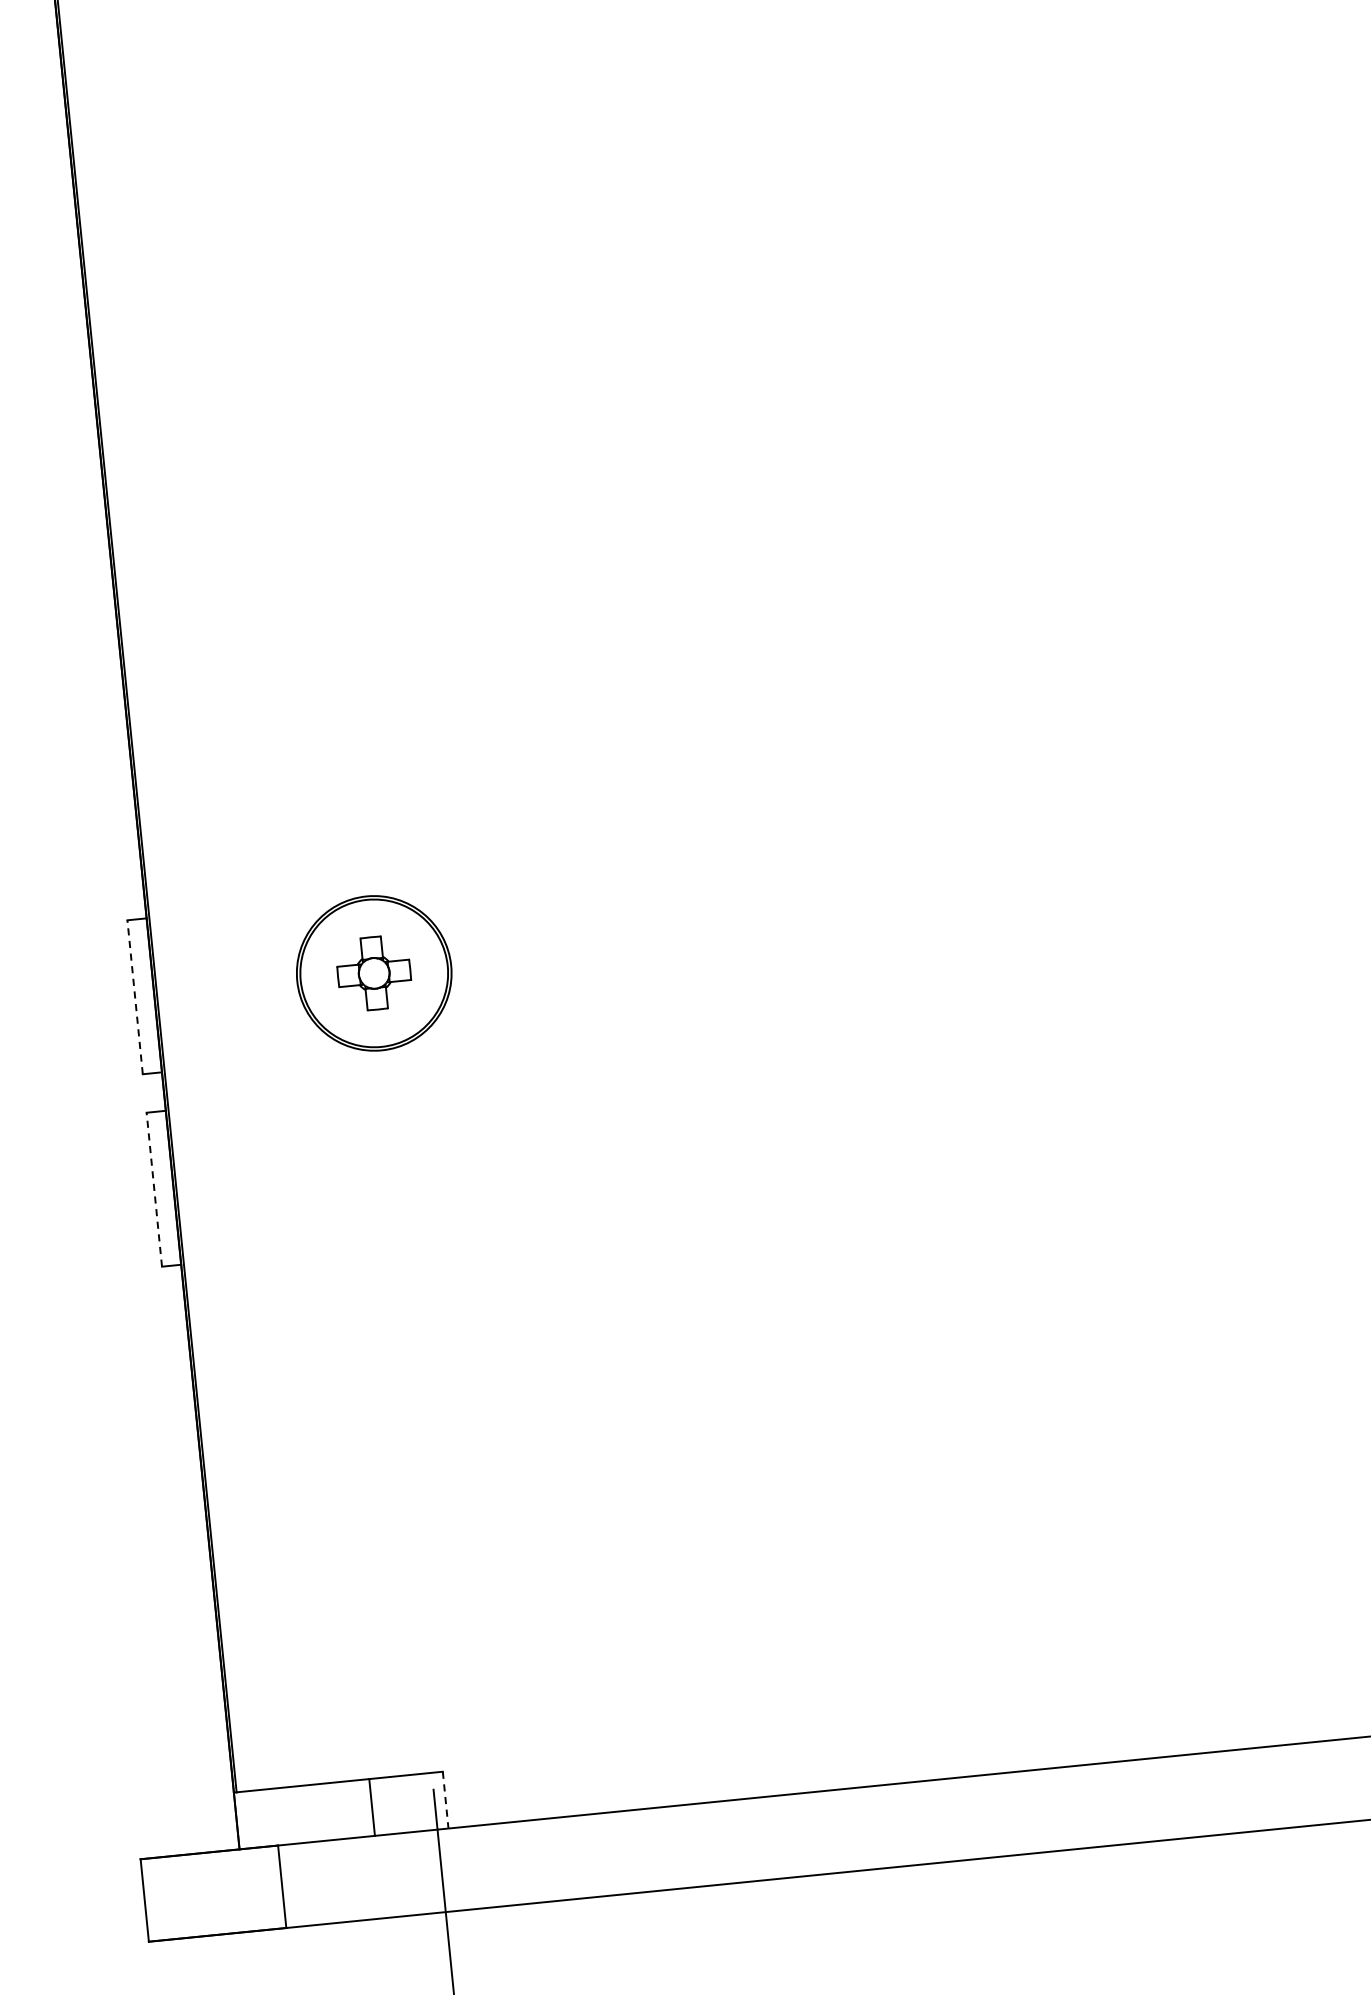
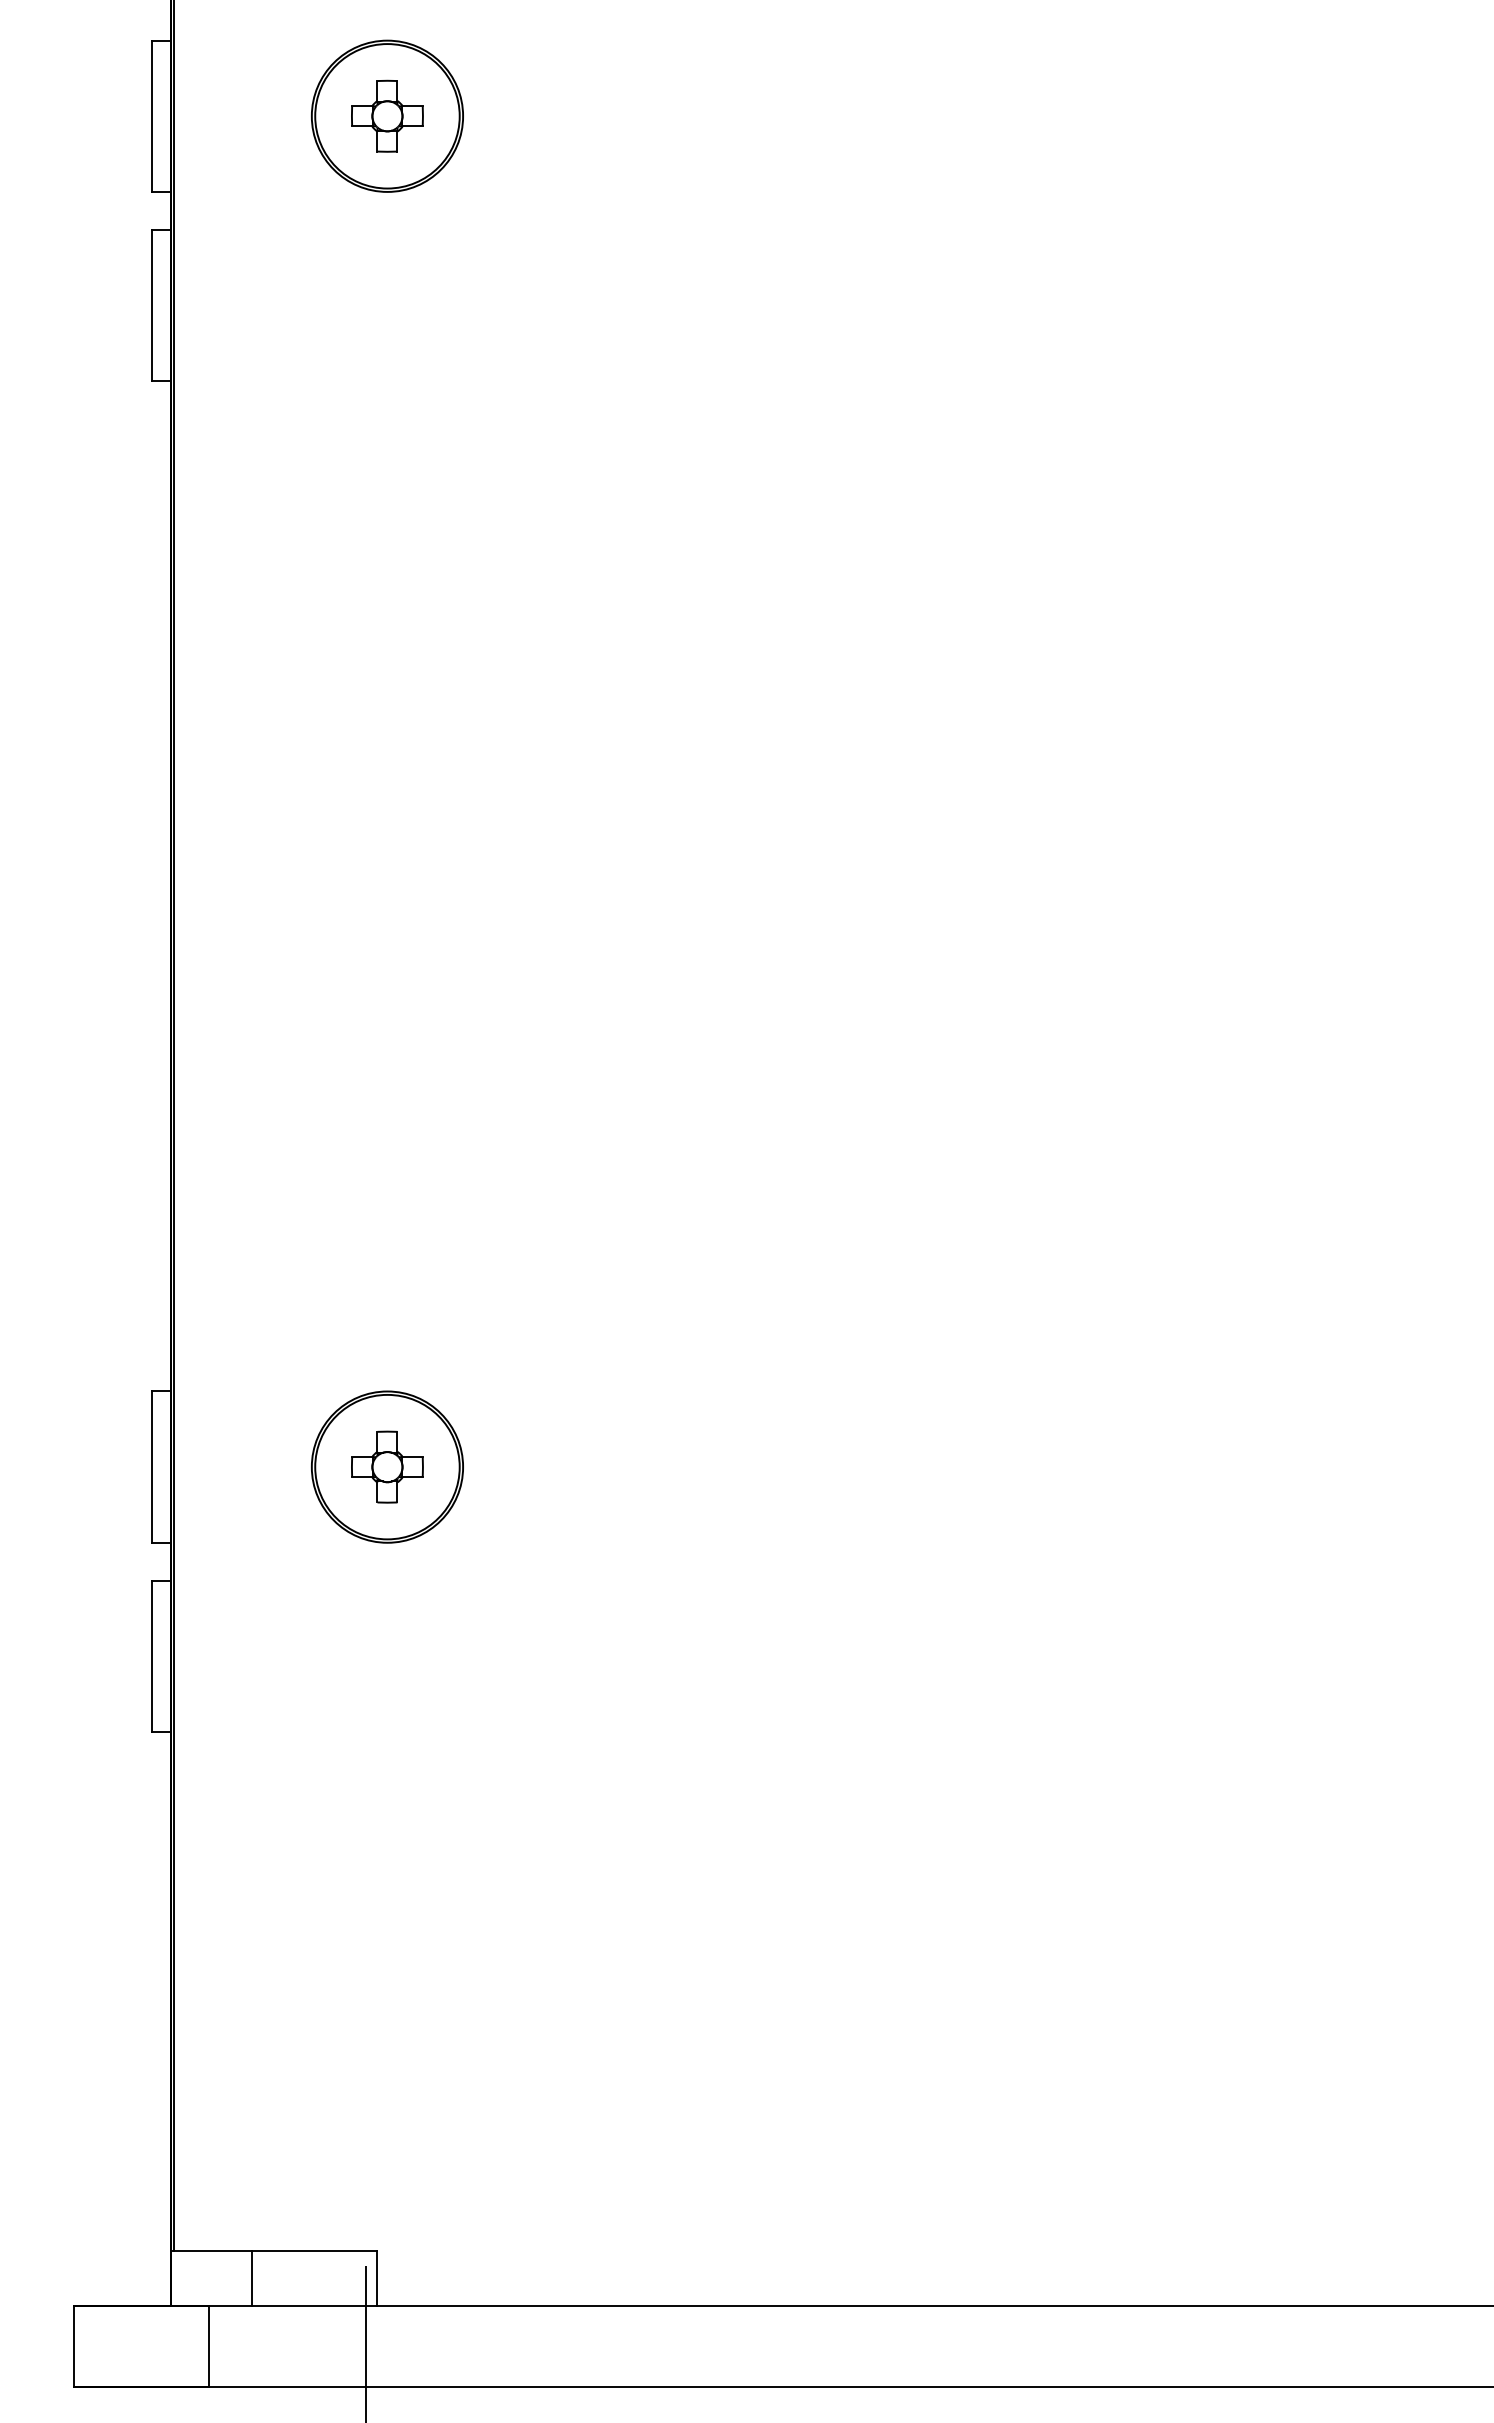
line: (135, 997) -> (152, 1467), dashed -> solid
line: (154, 1189) -> (152, 1656), dashed -> solid
line: (445, 1800) -> (376, 2278), dashed -> solid
line: (372, 1807) -> (252, 2278), moved

